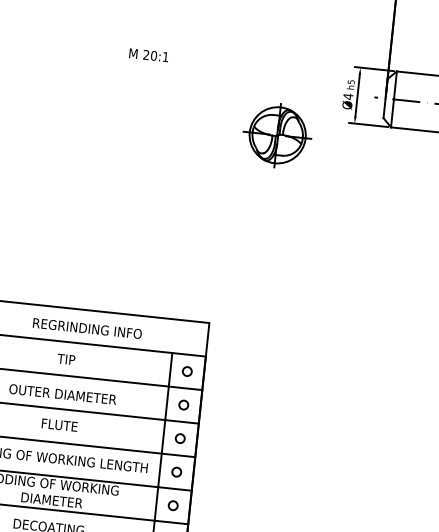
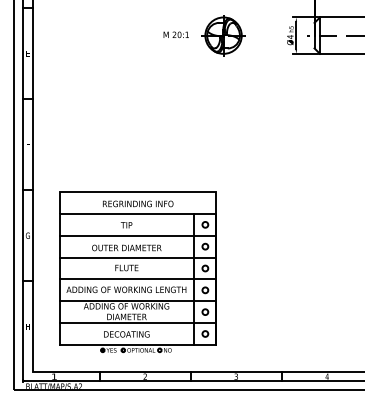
text: (147, 54) -> (175, 34), moved
part: (277, 135) -> (223, 35), moved

